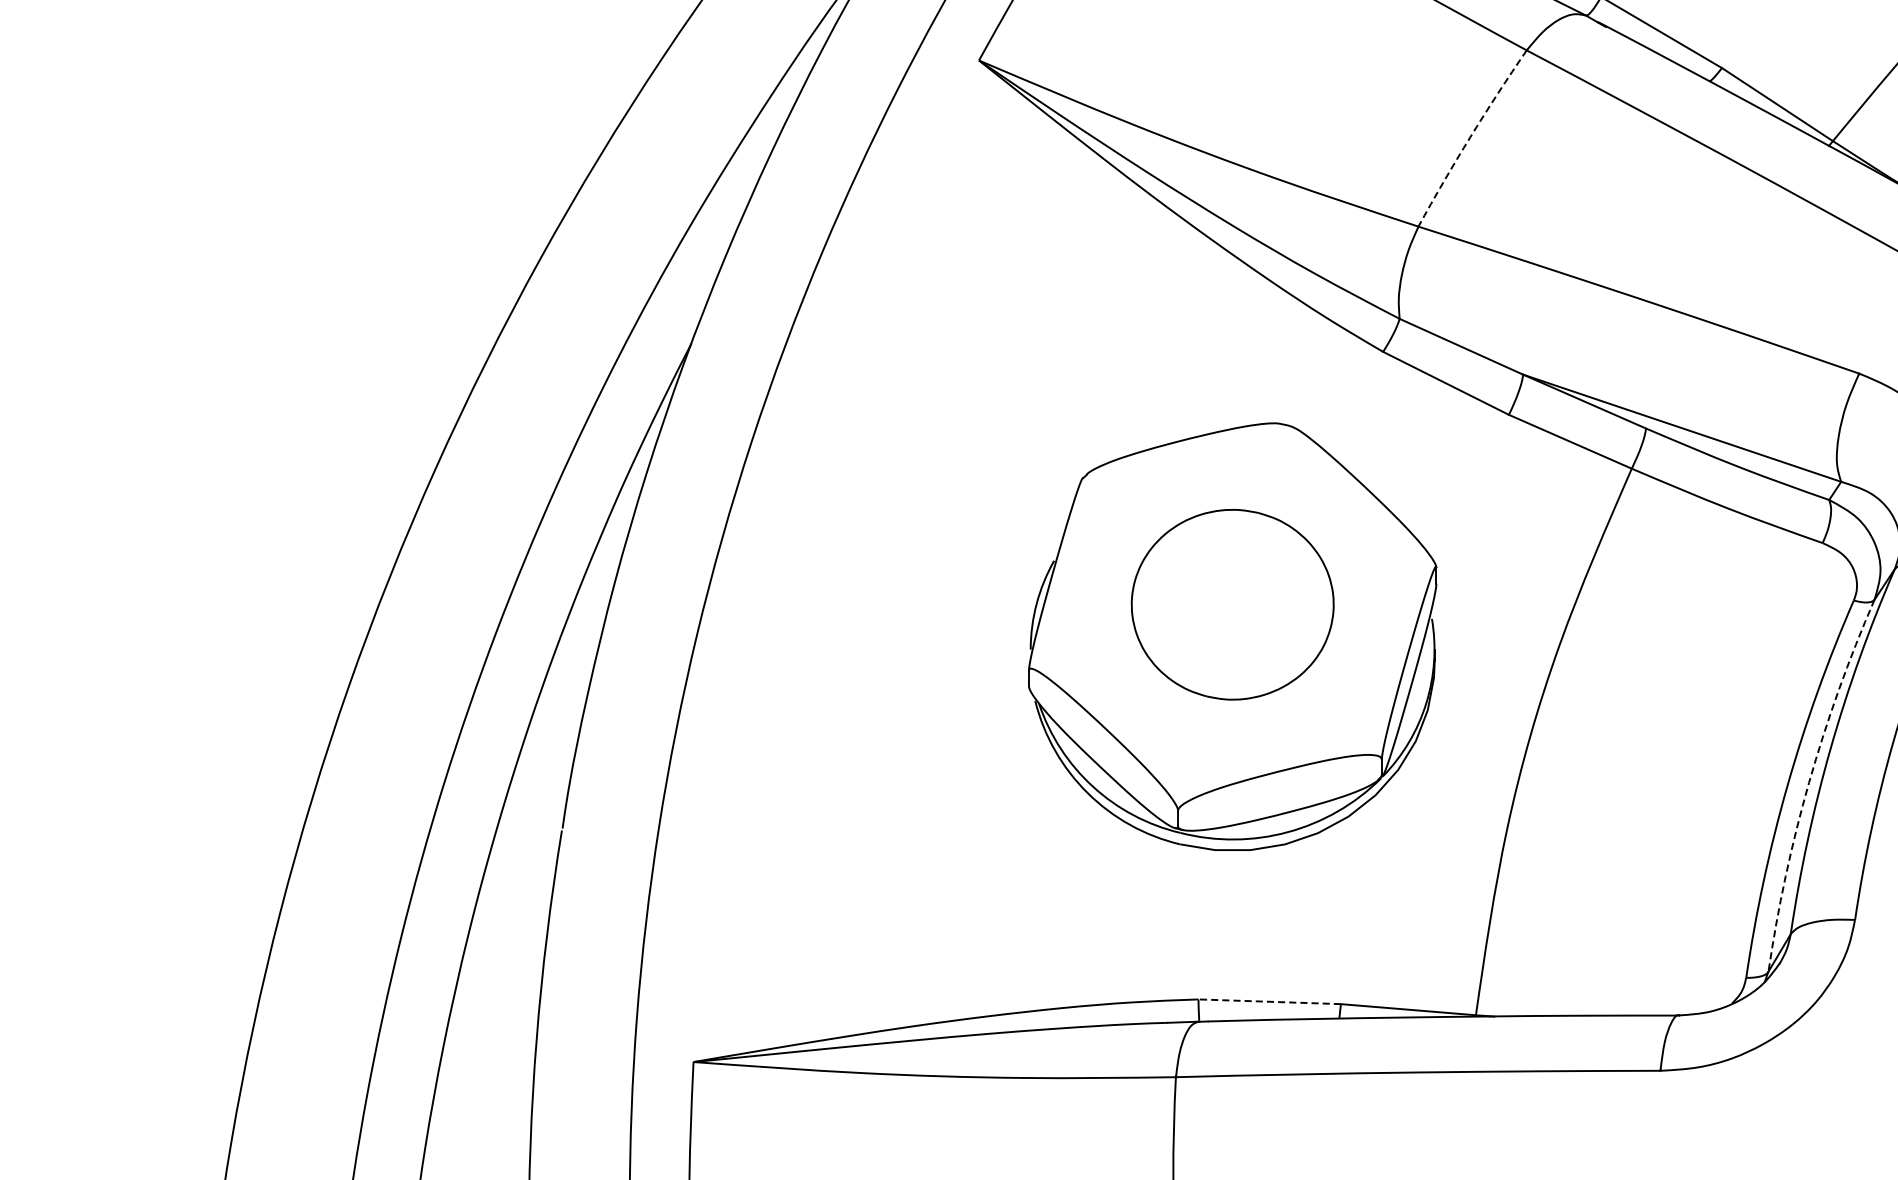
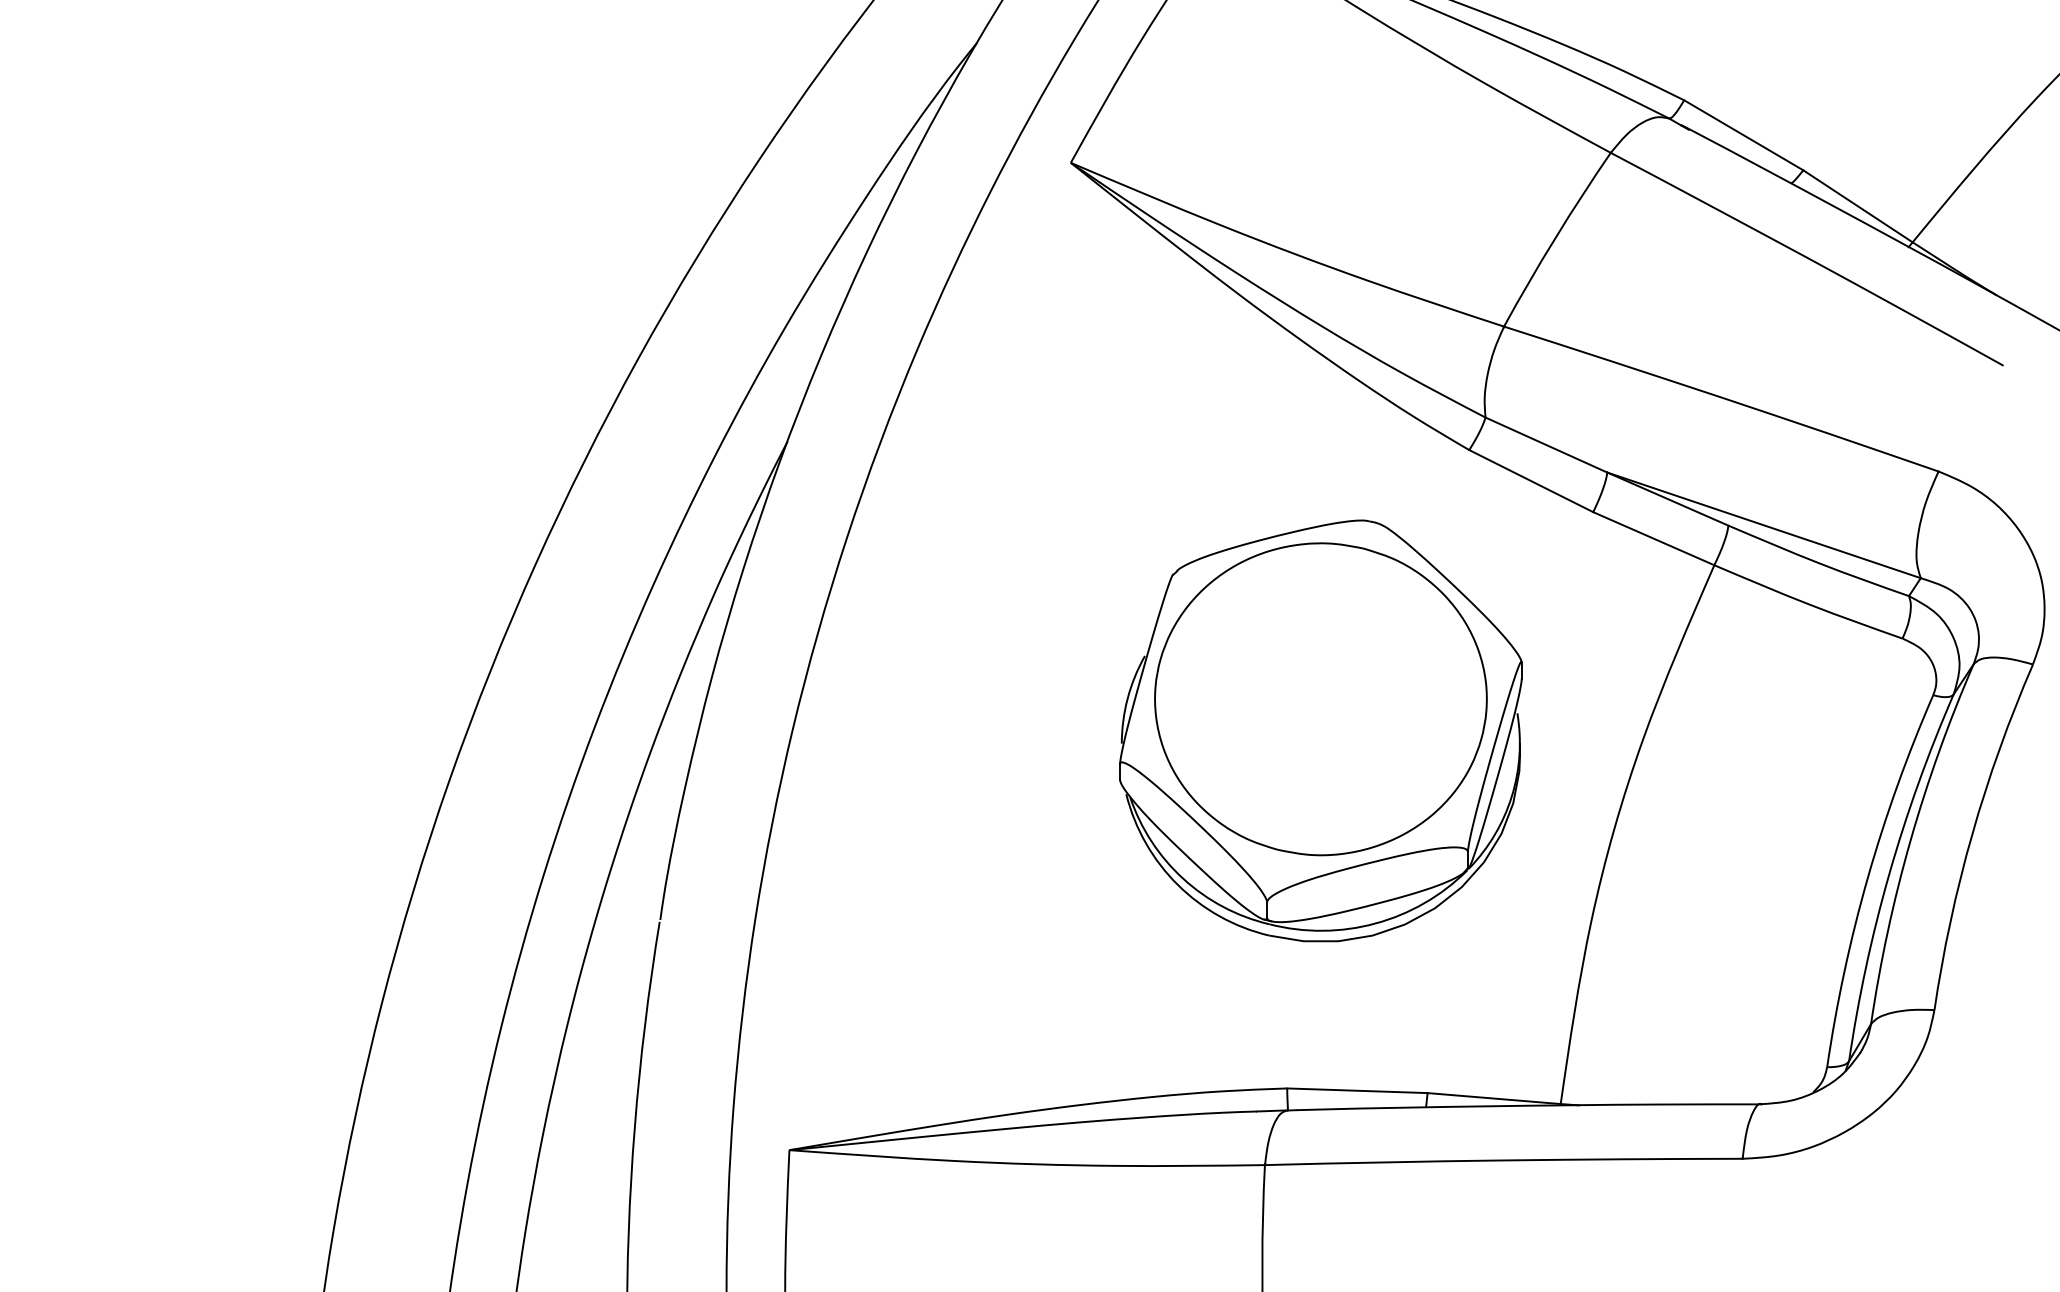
arc: (1470, 137) -> (1555, 238), dashed -> solid
part: (1232, 604) -> (1320, 699), size x1.67
arc: (1809, 782) -> (1889, 874), dashed -> solid
line: (1268, 1001) -> (1356, 1090), dashed -> solid

